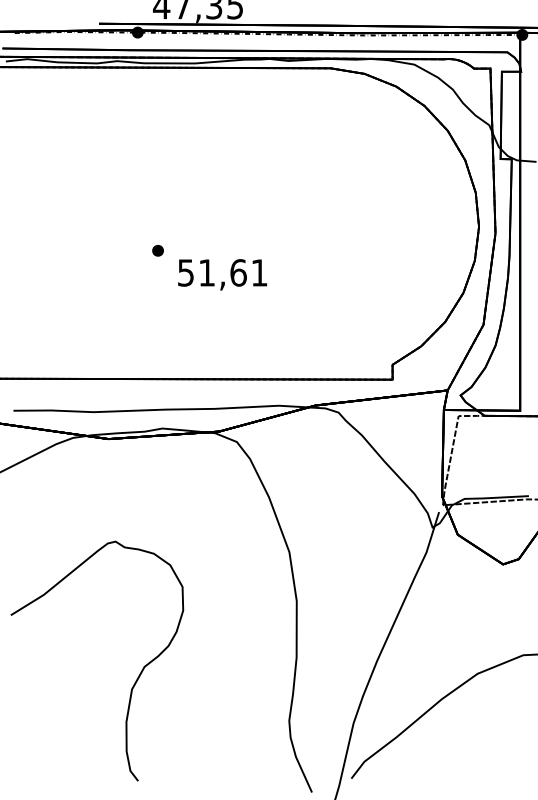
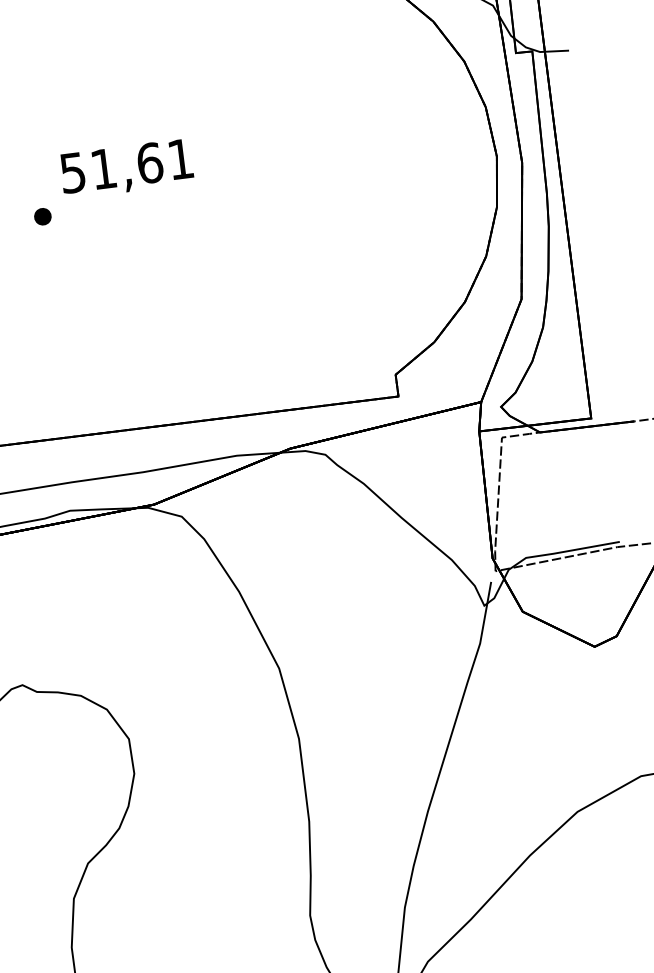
part: (157, 250) -> (41, 216), moved
text: (222, 274) -> (126, 168), moved

